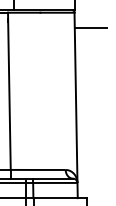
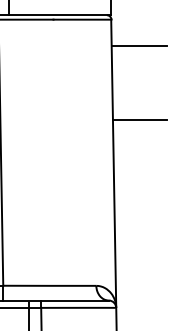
line: (91, 71) -> (139, 119), added

